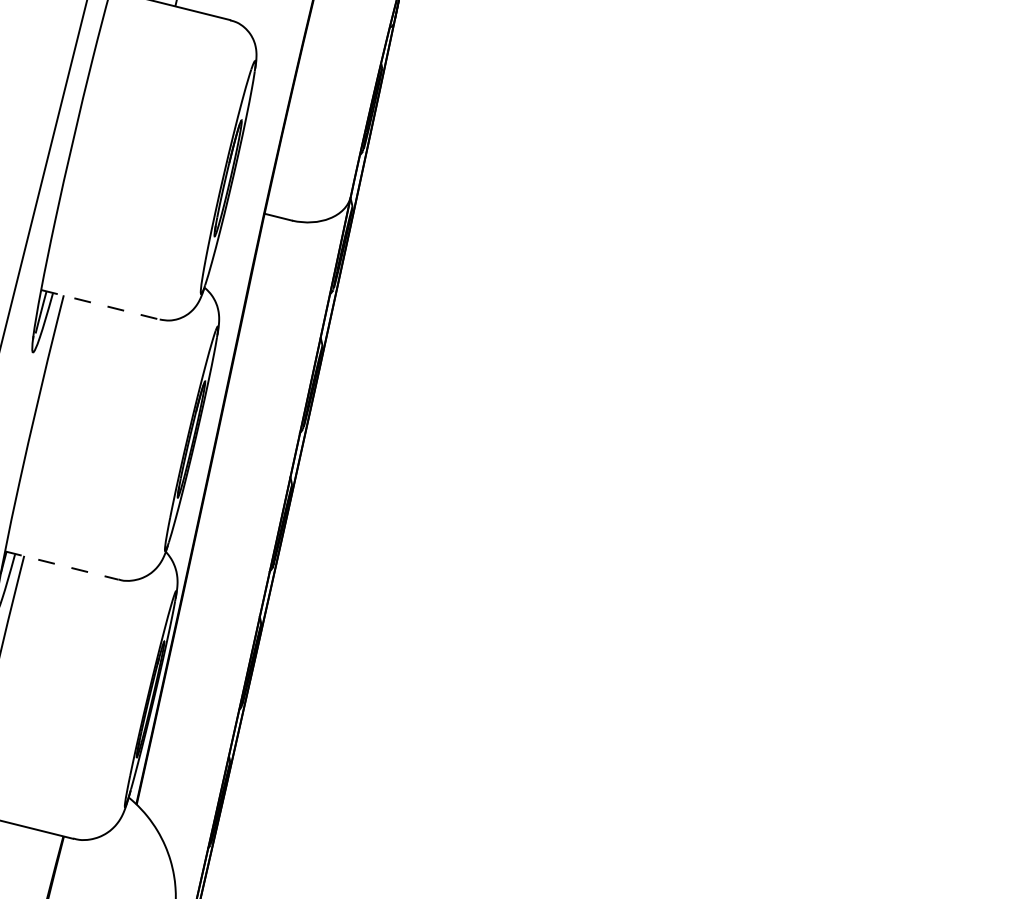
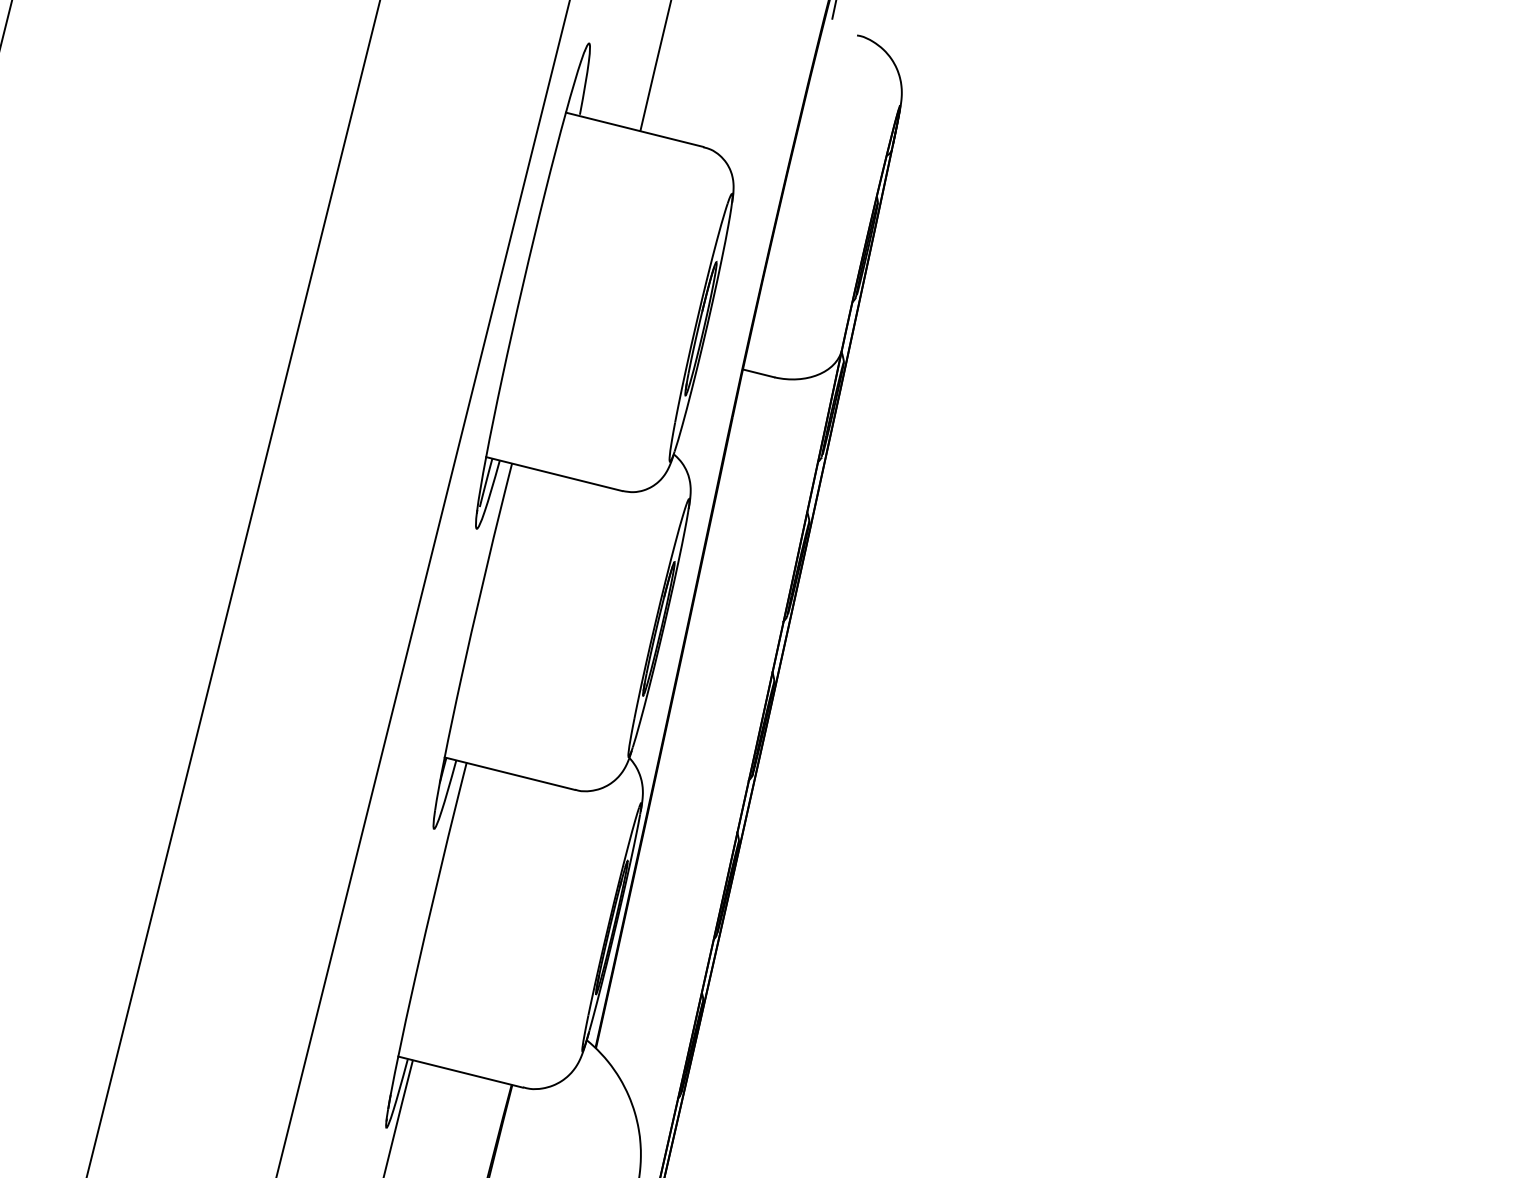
line: (100, 305) -> (554, 474), dashed -> solid
line: (62, 565) -> (510, 773), dashed -> solid

